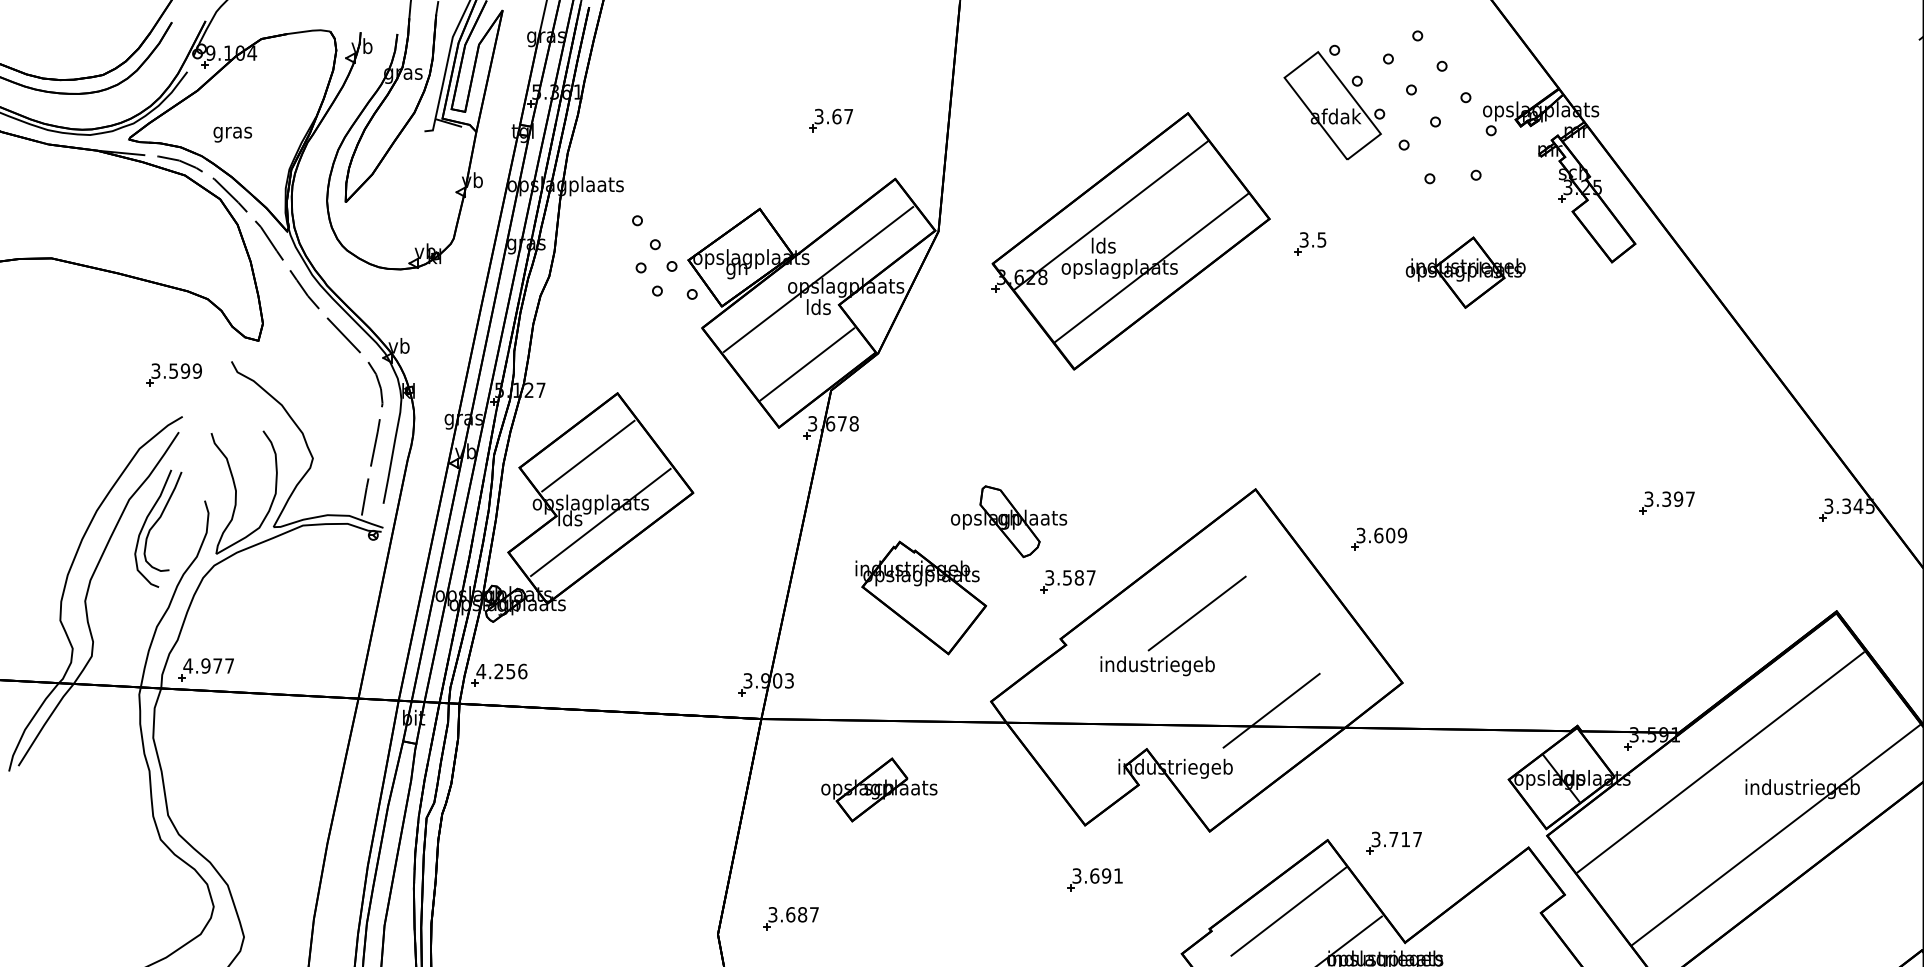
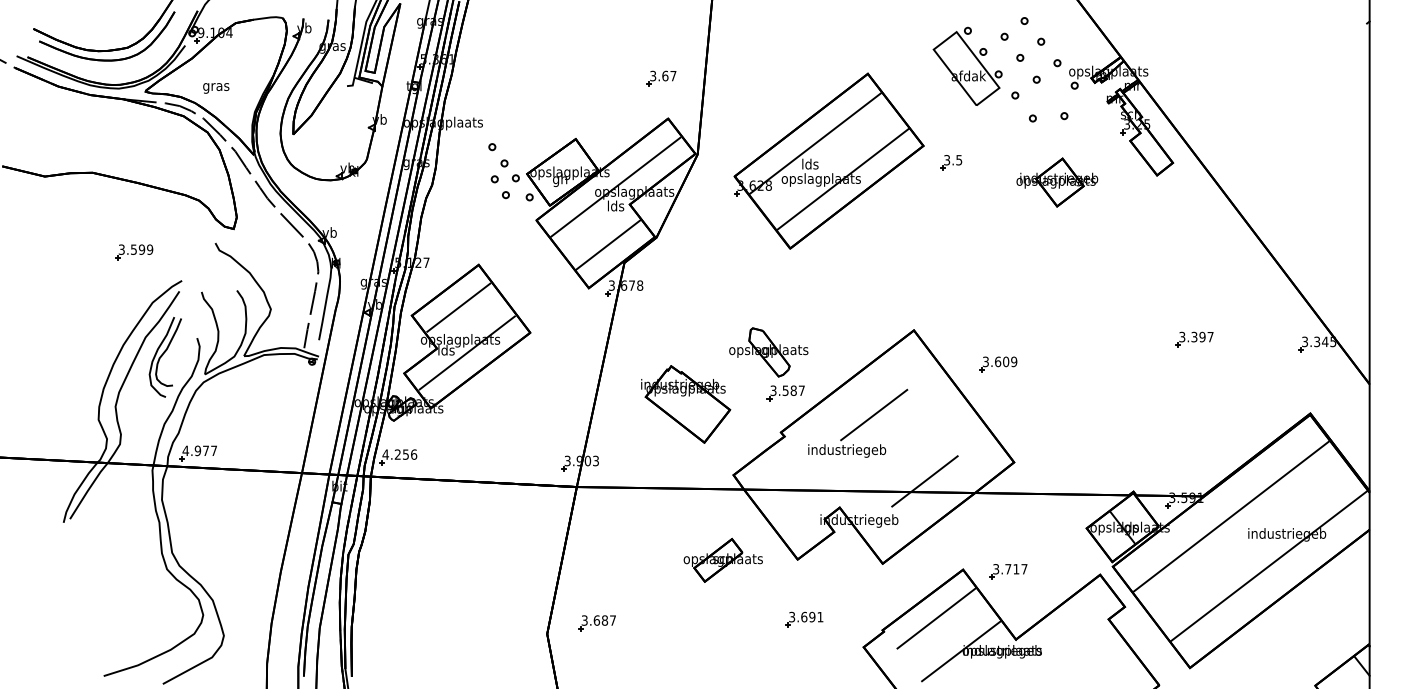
part: (831, 120) -> (661, 78), moved
part: (174, 375) -> (134, 252), moved
part: (1008, 521) -> (768, 352), moved
part: (878, 788) -> (722, 559), moved
part: (1095, 879) -> (804, 619), moved

